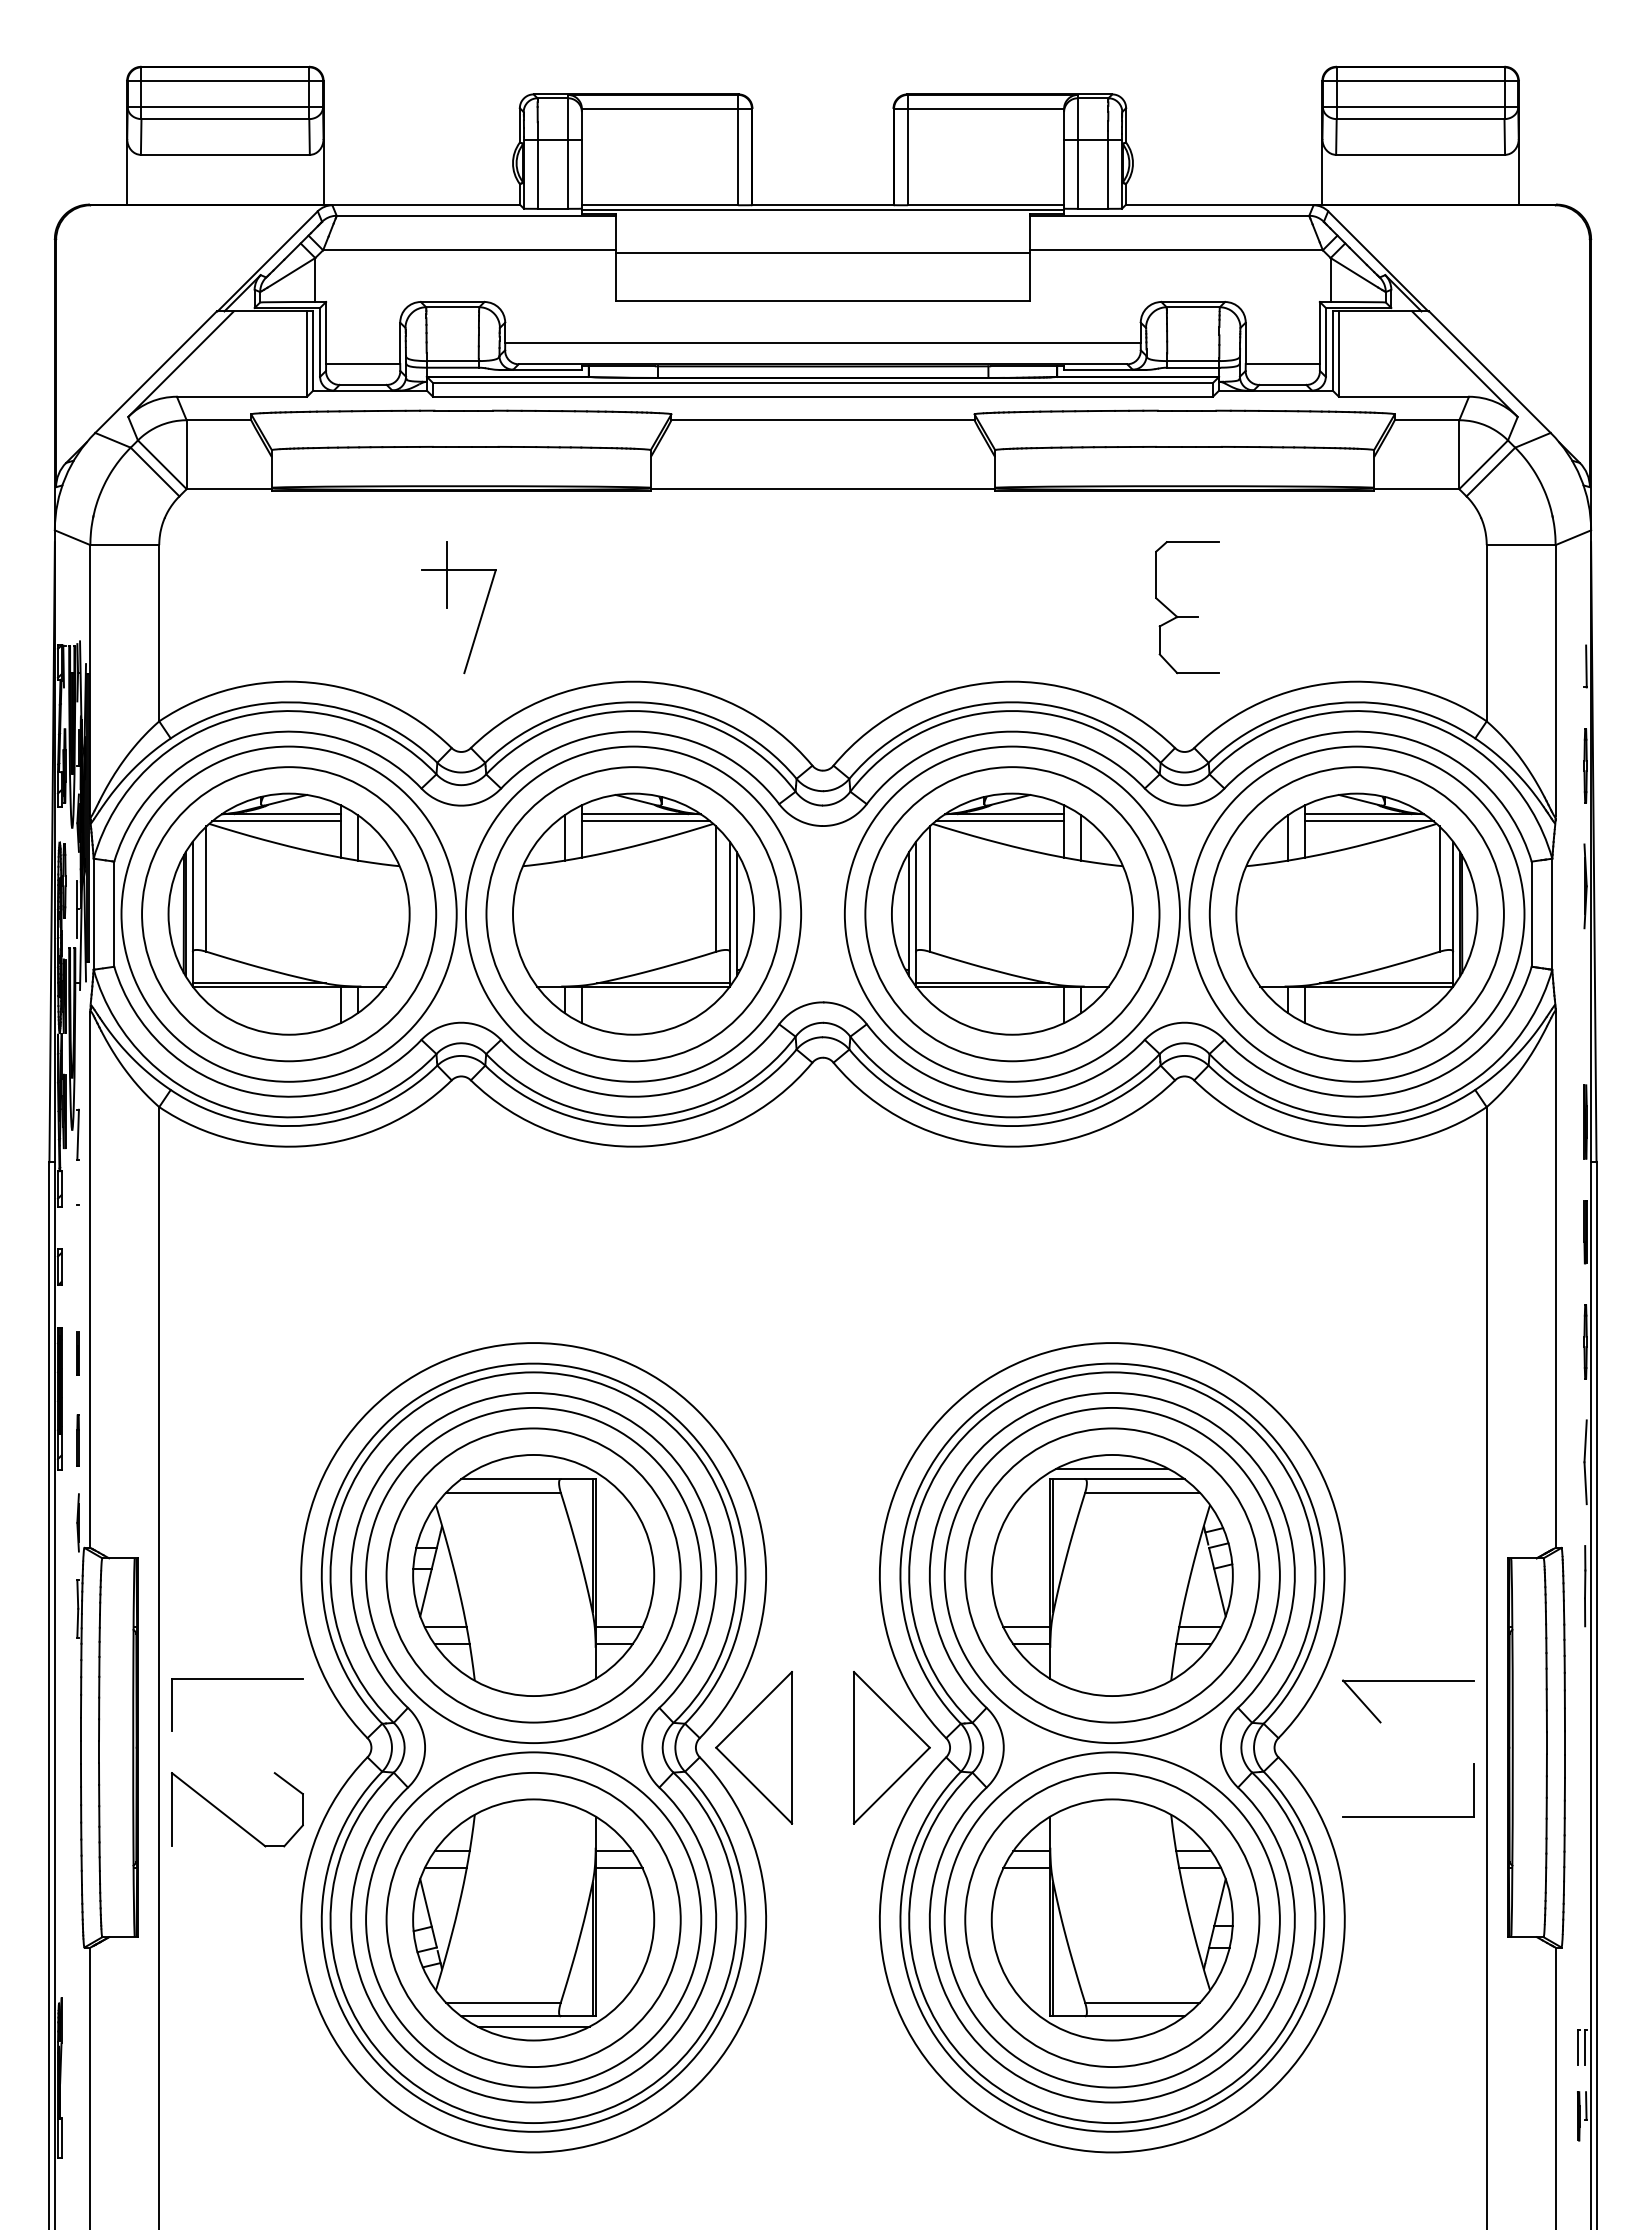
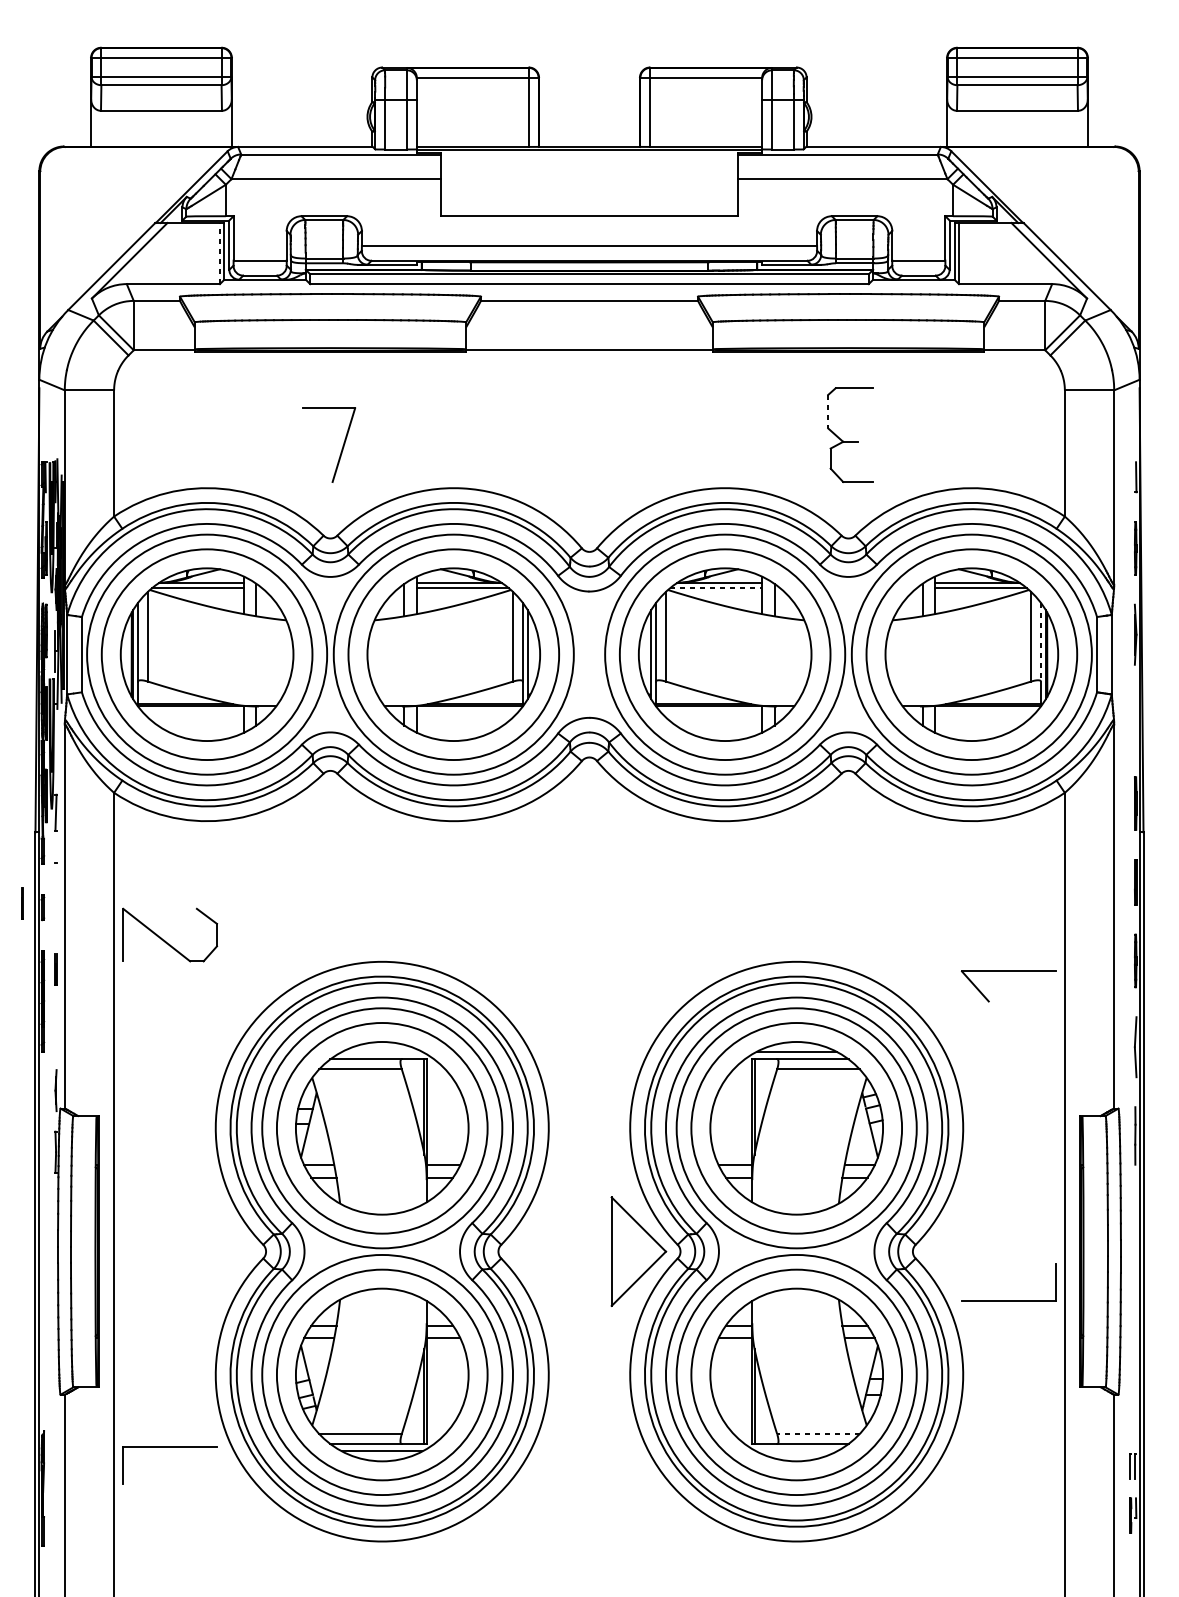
line: (822, 252) -> (589, 180), removed
line: (307, 354) -> (220, 253), solid -> dashed
line: (446, 574) -> (319, 411), removed
line: (1156, 575) -> (828, 412), solid -> dashed
line: (1000, 821) -> (716, 588), solid -> dashed
line: (1453, 896) -> (1041, 642), solid -> dashed
line: (30, 1261) -> (21, 903), added
line: (77, 1440) -> (55, 1031), removed
part: (237, 1679) -> (170, 1447), moved
part: (1408, 1681) -> (1008, 972), moved
part: (754, 1747) -> (540, 1251), removed
part: (229, 1816) -> (164, 939), moved
line: (1142, 2002) -> (818, 1434), solid -> dashed

